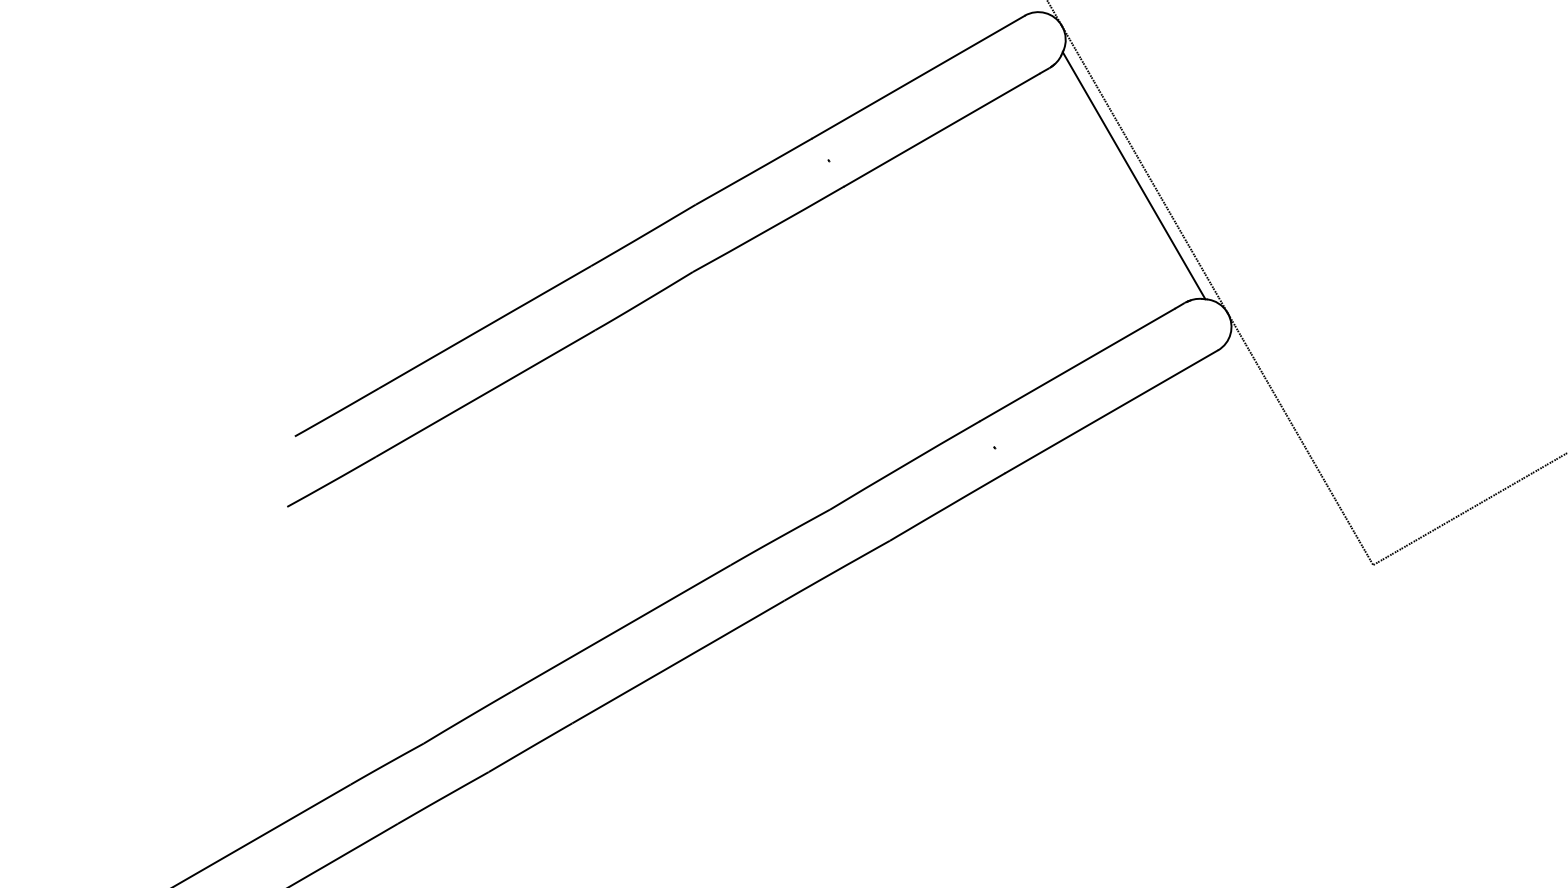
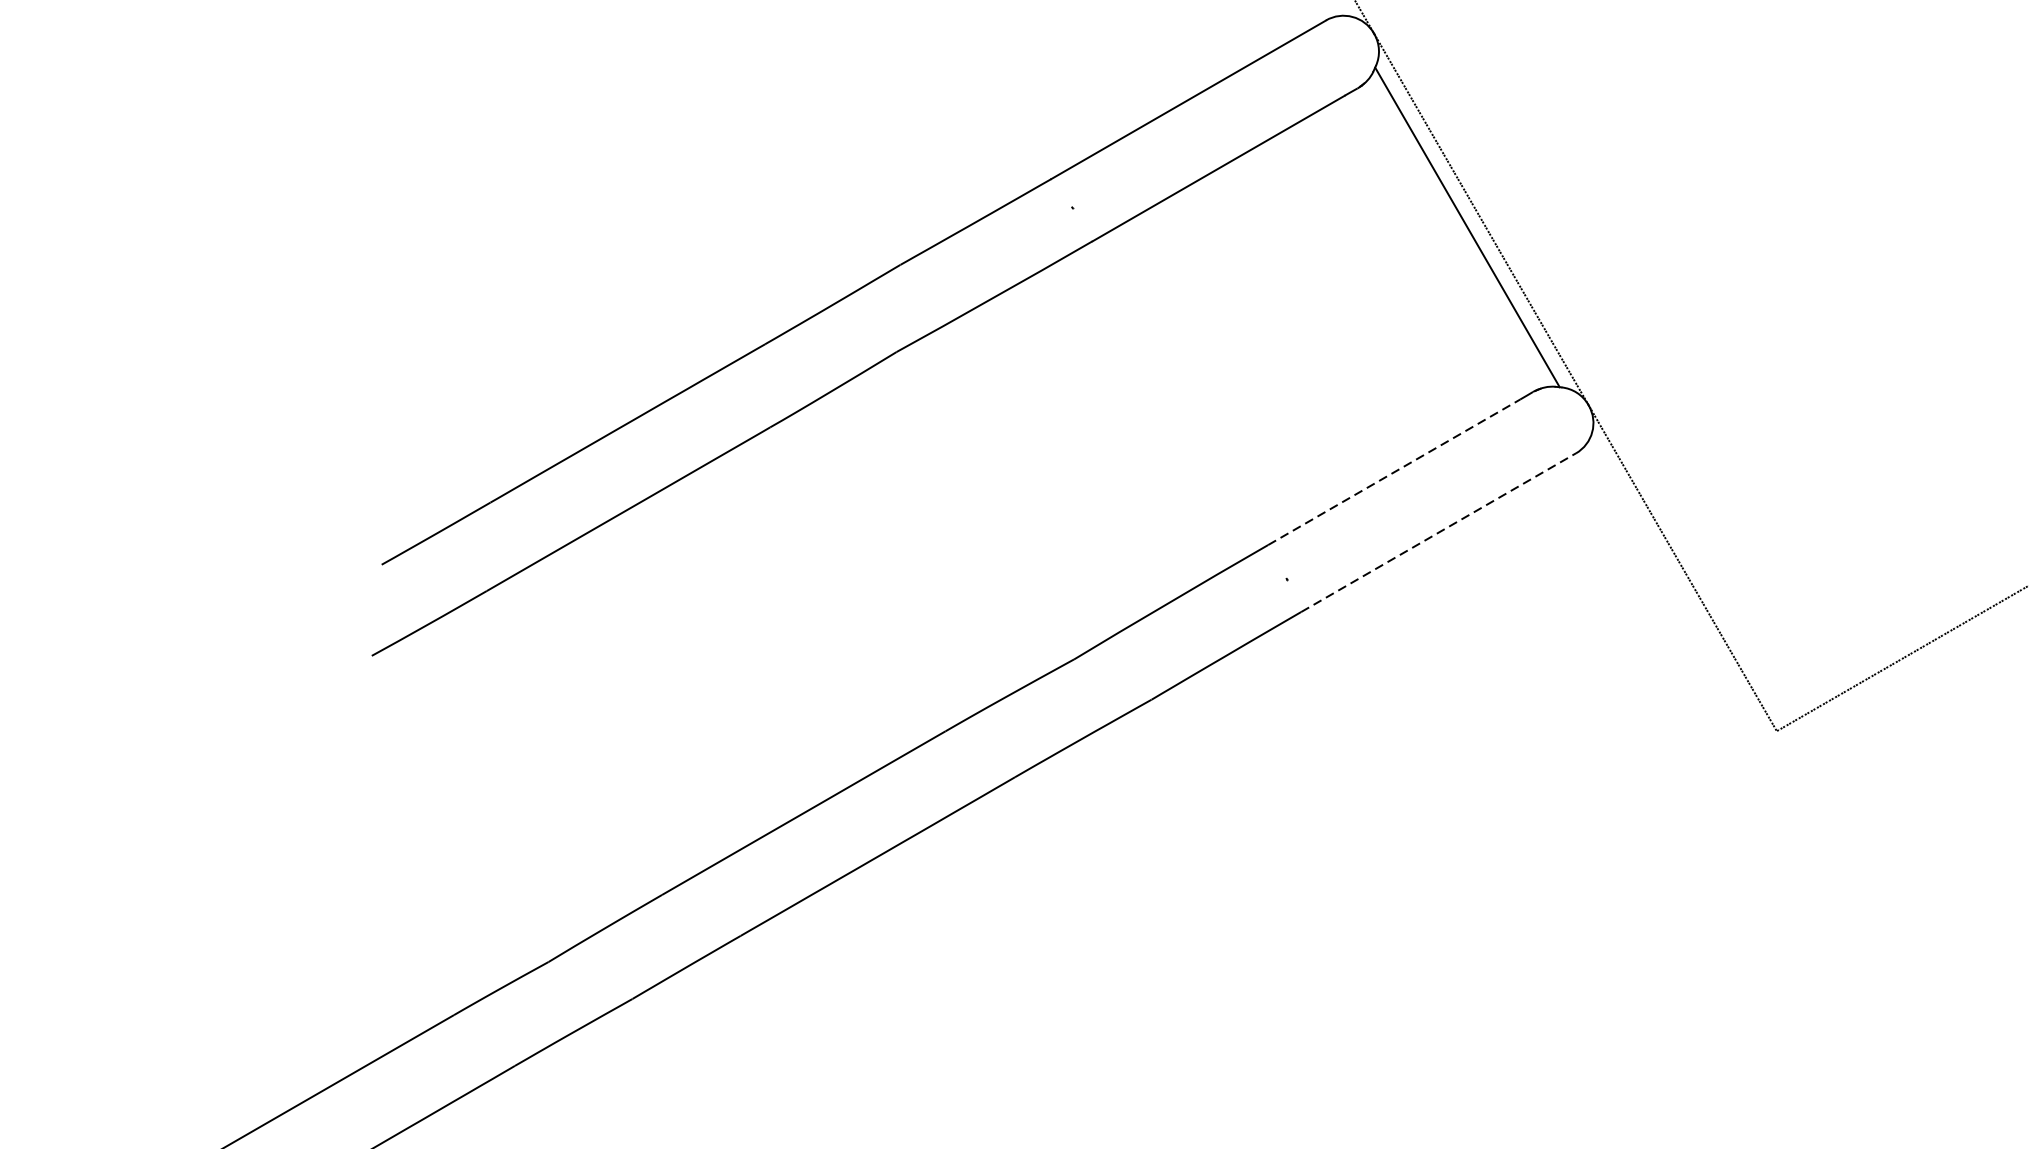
line: (1077, 364) -> (1394, 471), solid -> dashed
line: (1111, 411) -> (1438, 532), solid -> dashed

